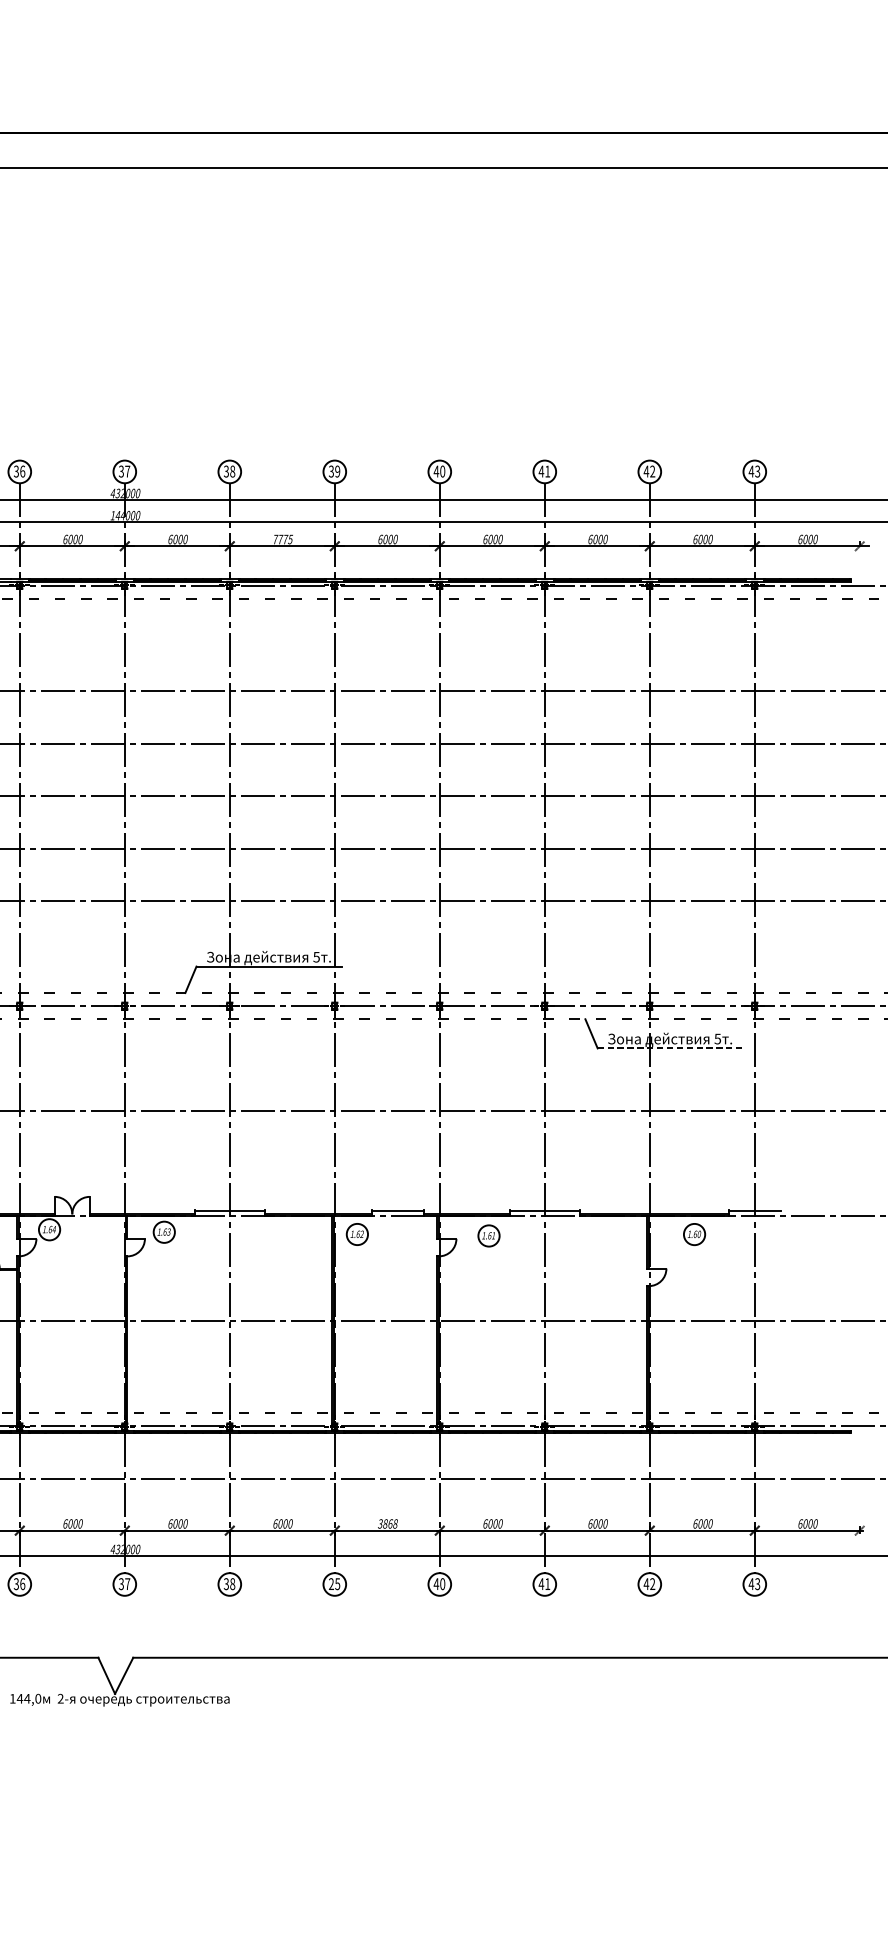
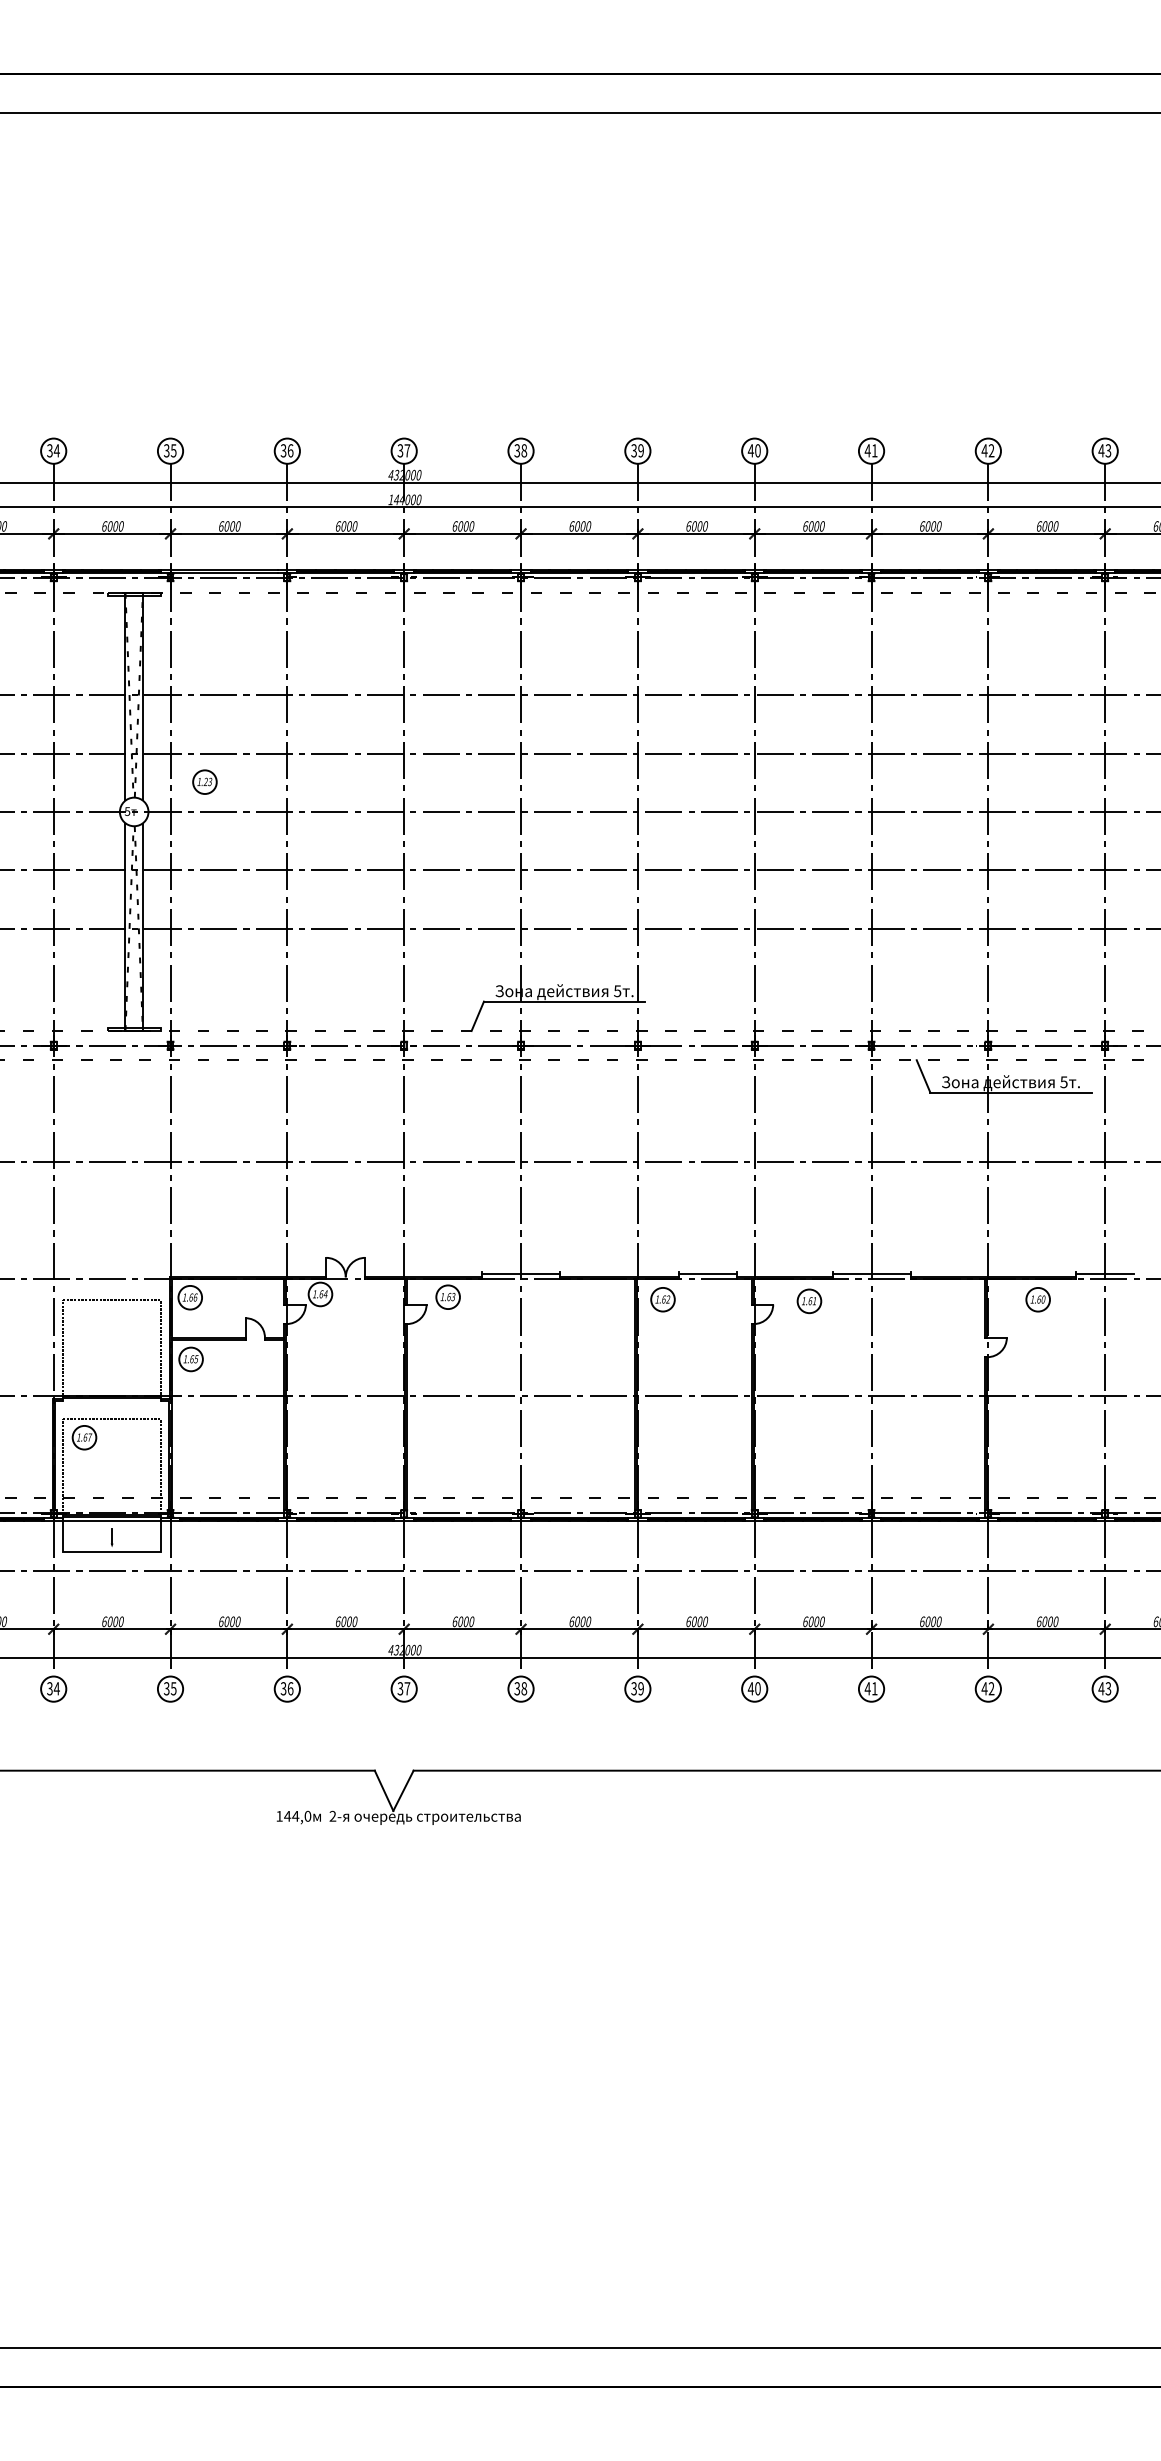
text: (283, 539) -> (580, 526), 7775 -> 6000
line: (670, 1048) -> (1011, 1092), dashed -> solid
text: (387, 1523) -> (696, 1621), 3868 -> 6000
text: (334, 1583) -> (637, 1688), 25 -> 39

